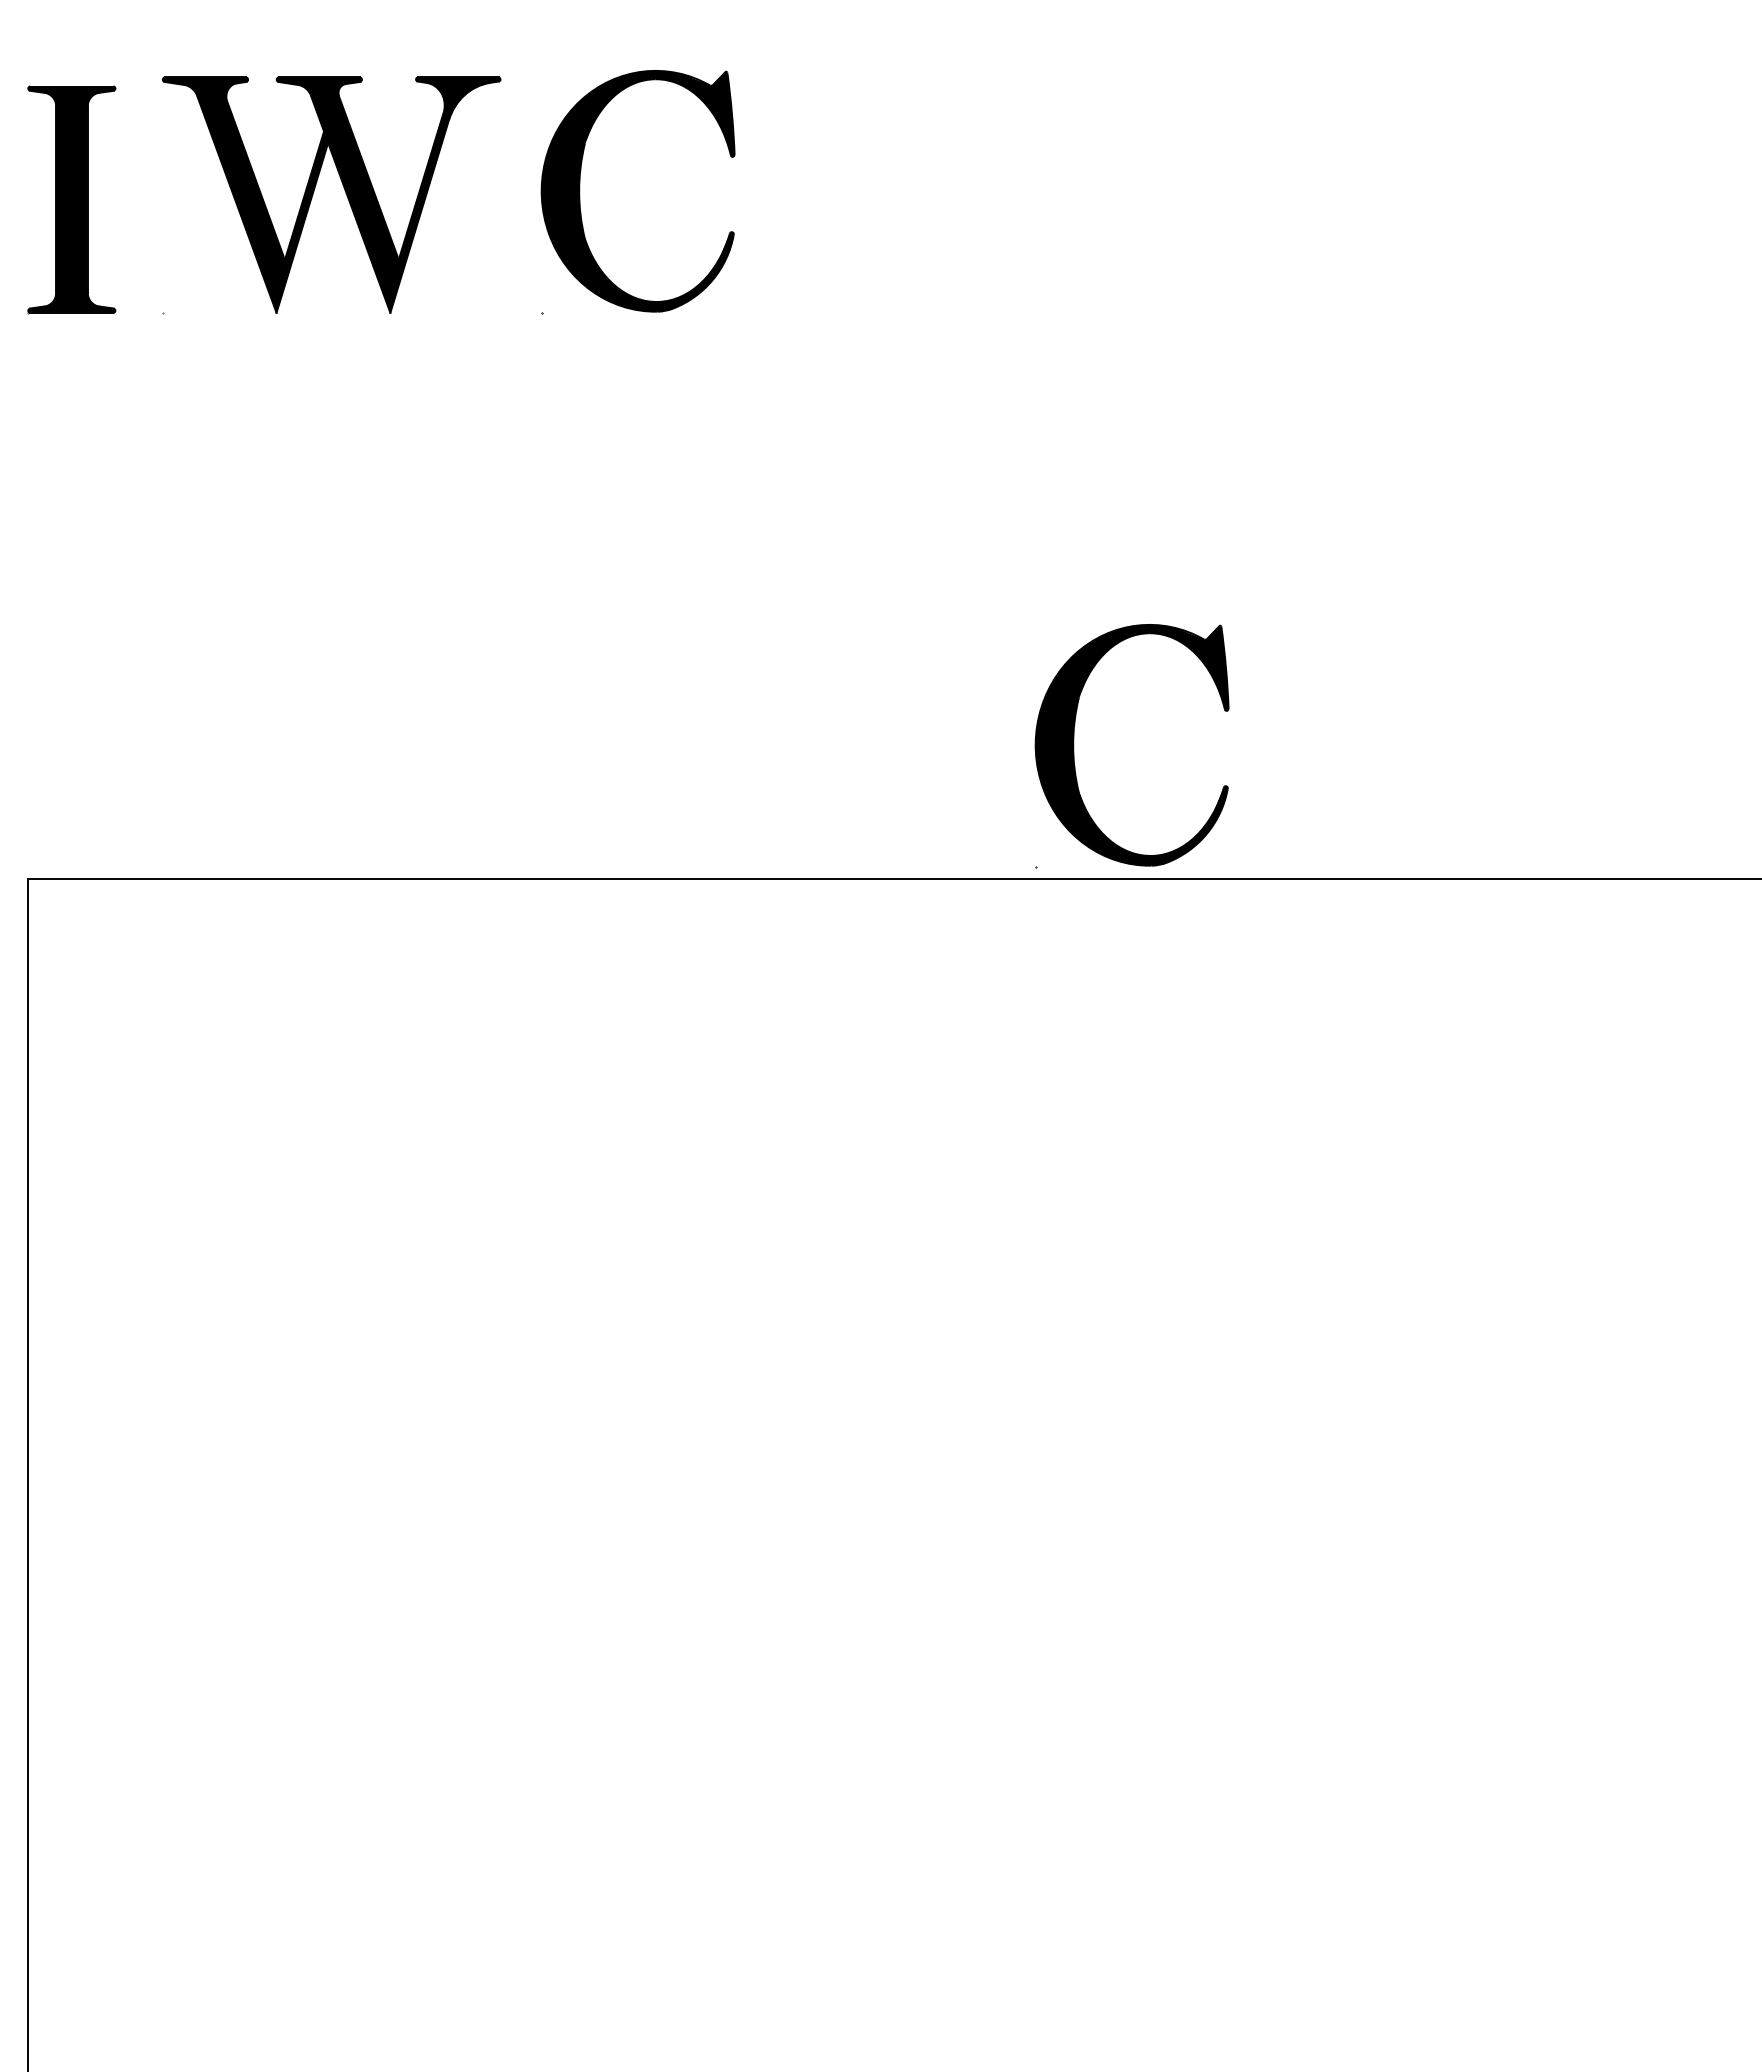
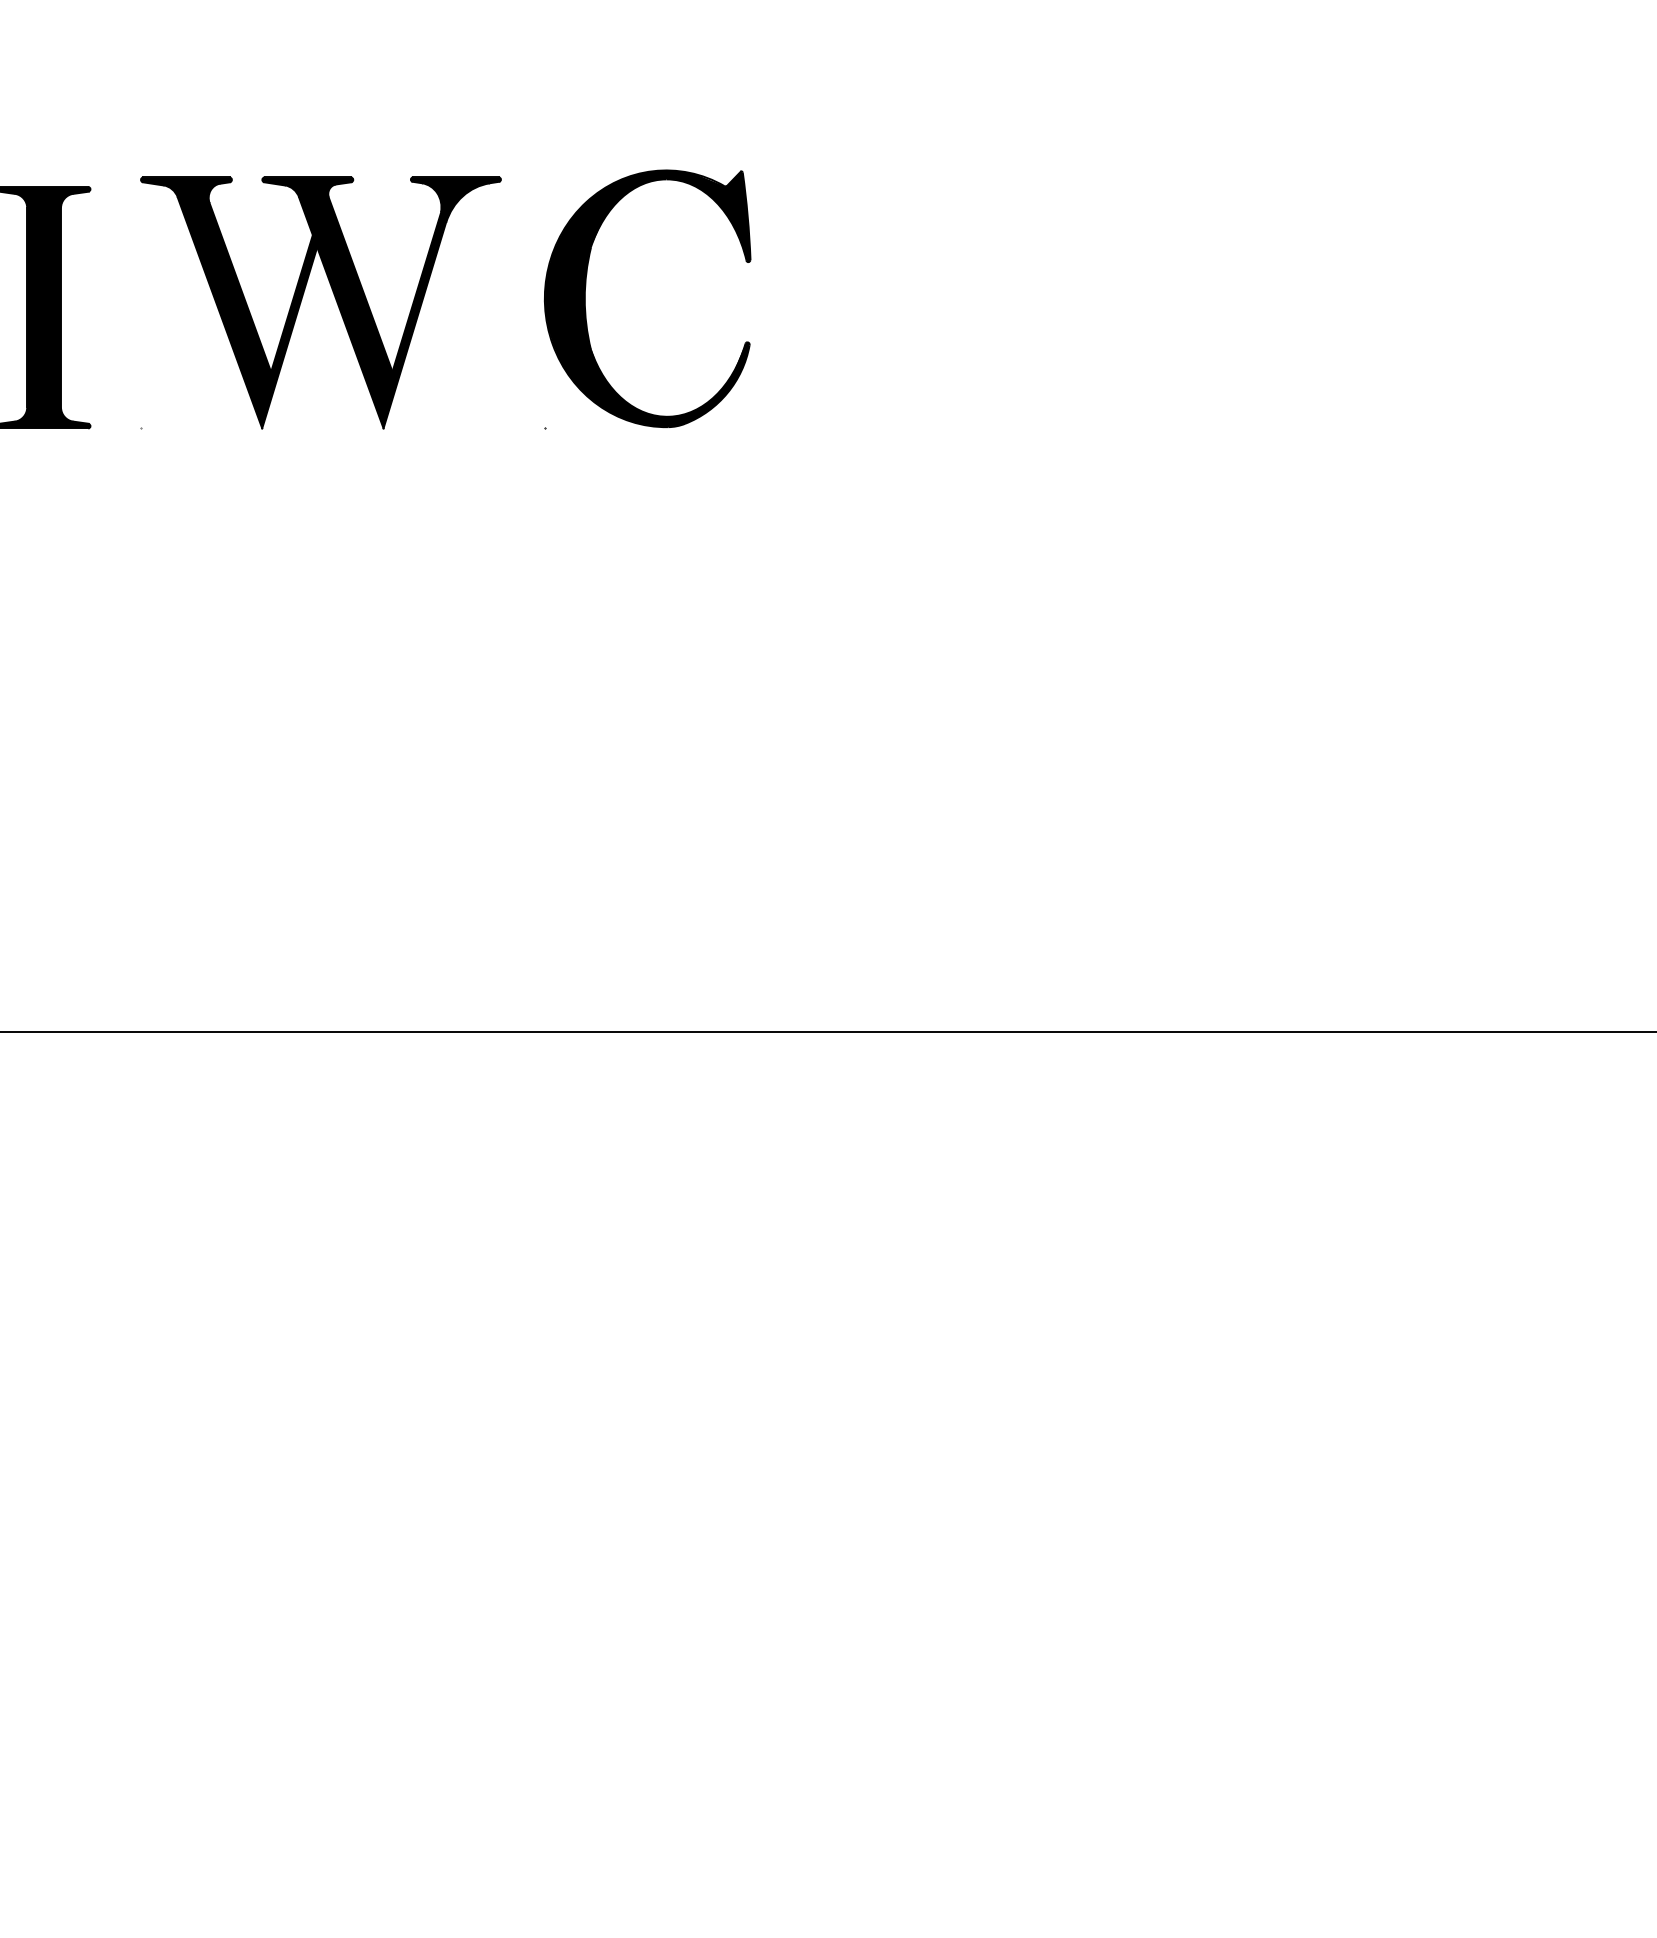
part: (1074, 746) -> (1112, 890), removed

